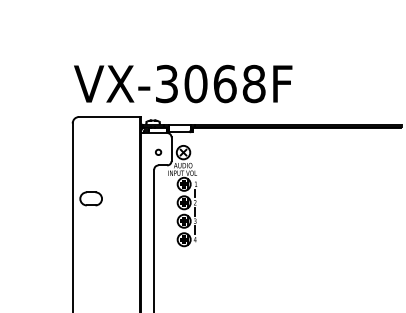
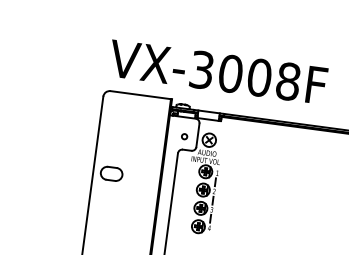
text: (224, 83) -> (259, 77), VX-3068F -> VX-3008F

